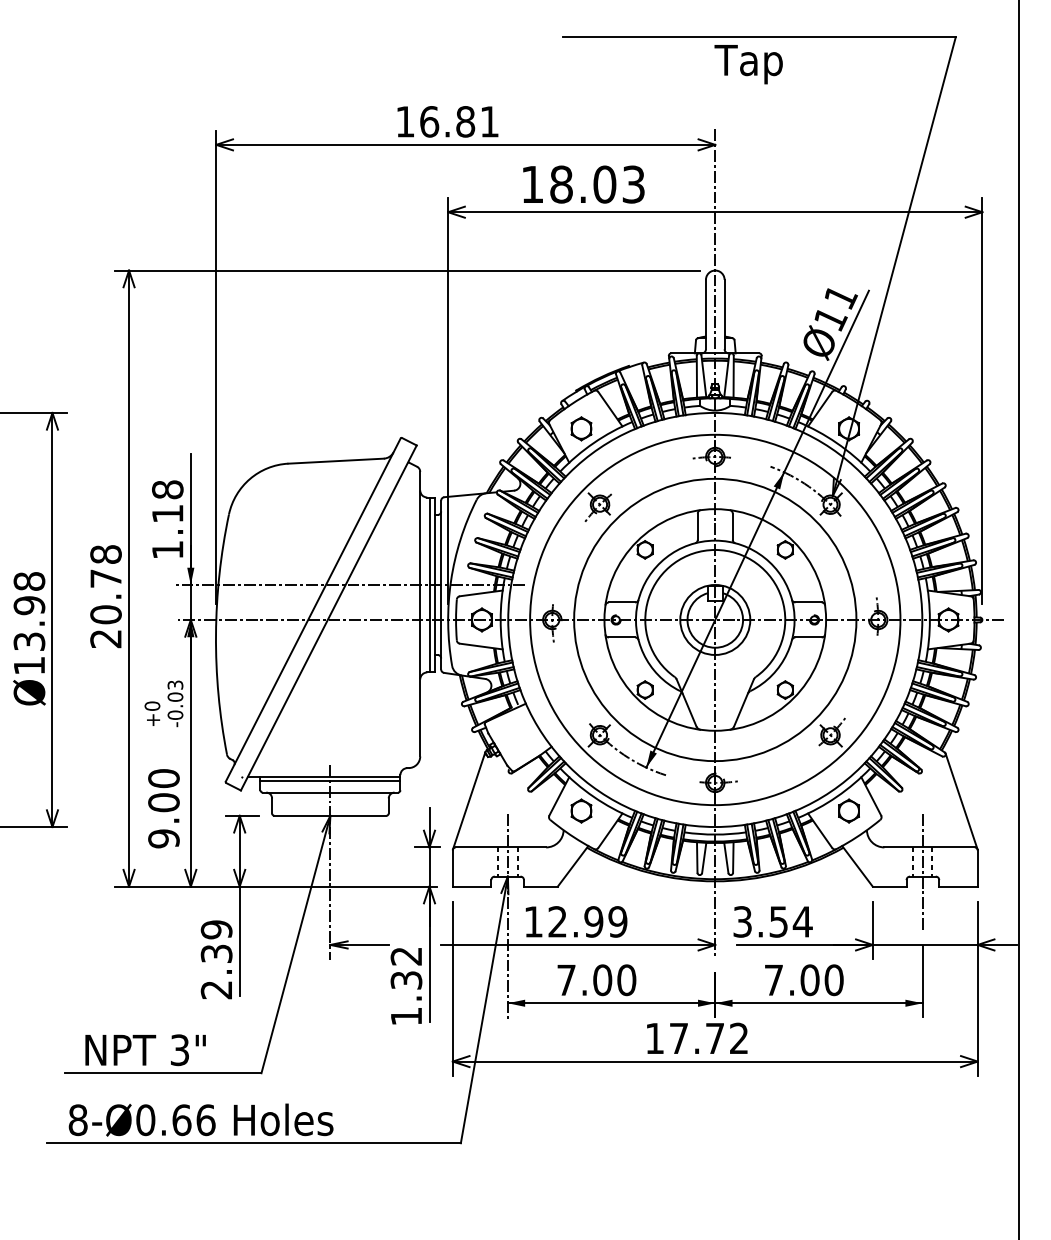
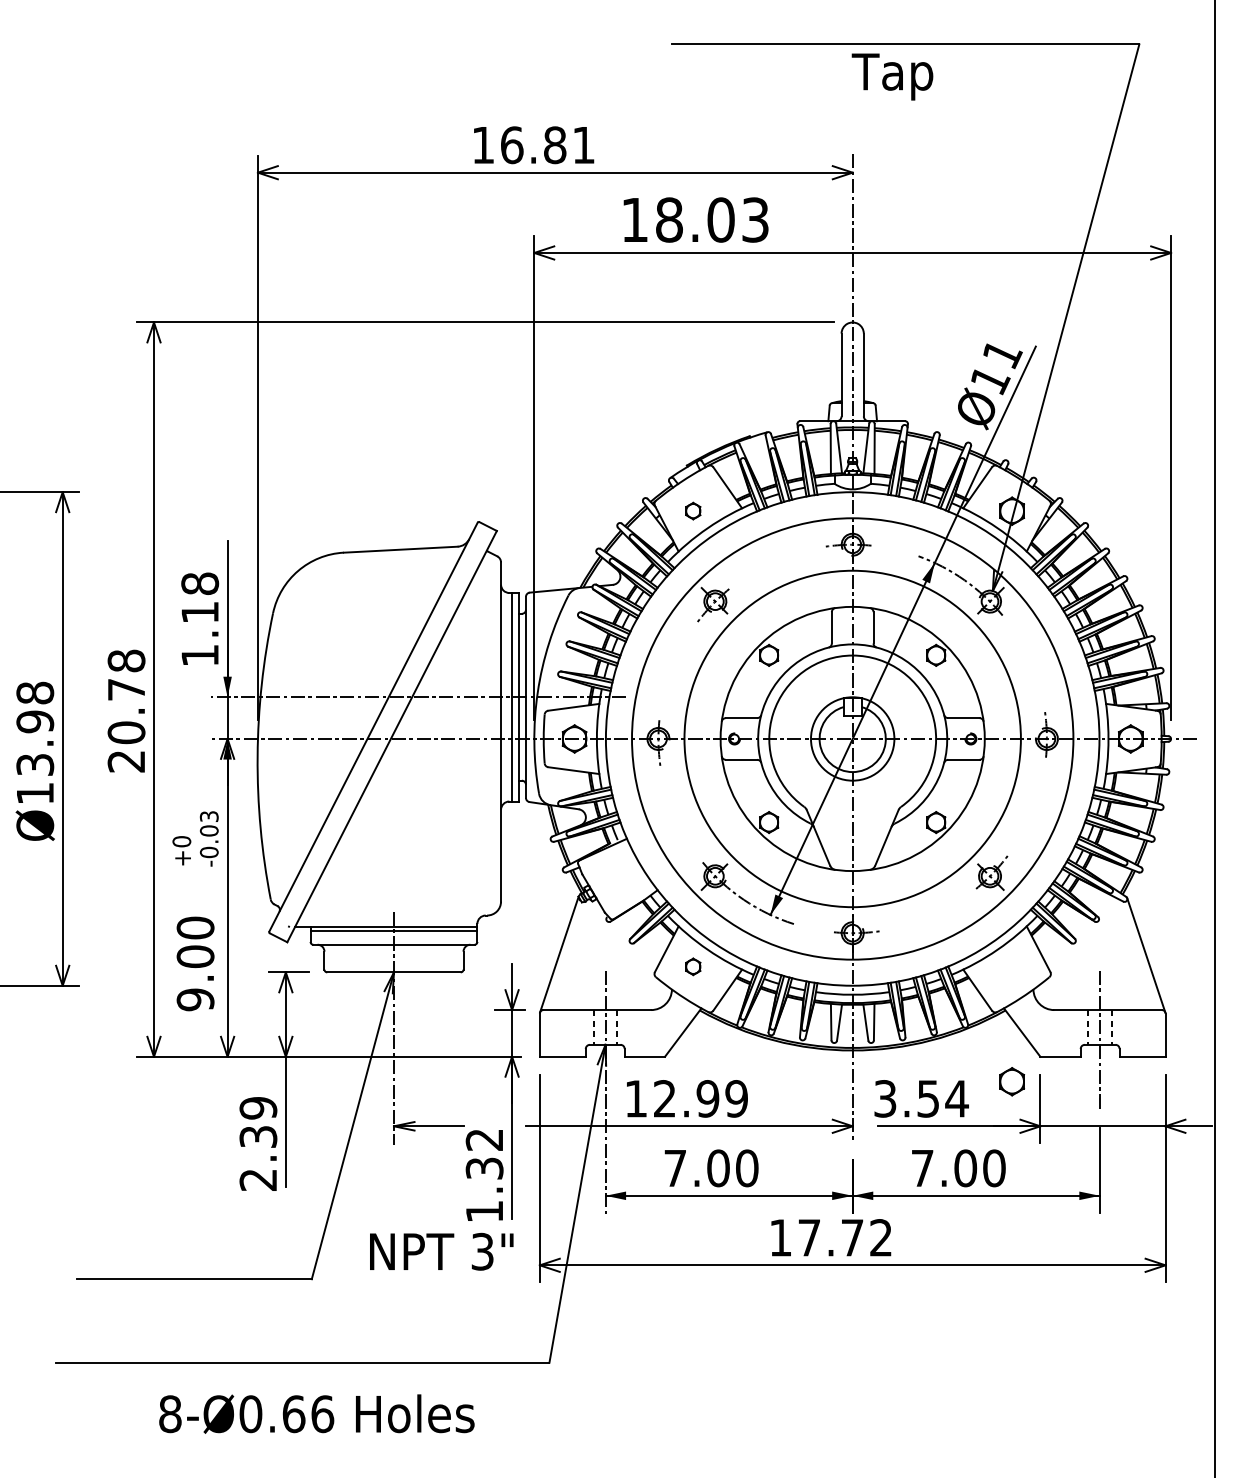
part: (581, 428) -> (693, 510), size x0.6
part: (581, 810) -> (693, 966), size x0.6
part: (848, 810) -> (1011, 1081), moved
text: (145, 1049) -> (441, 1251), moved
text: (200, 1119) -> (316, 1413), moved

